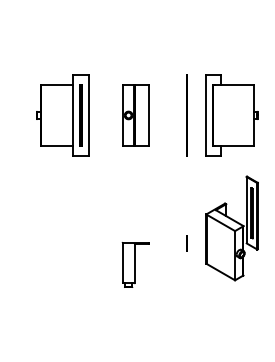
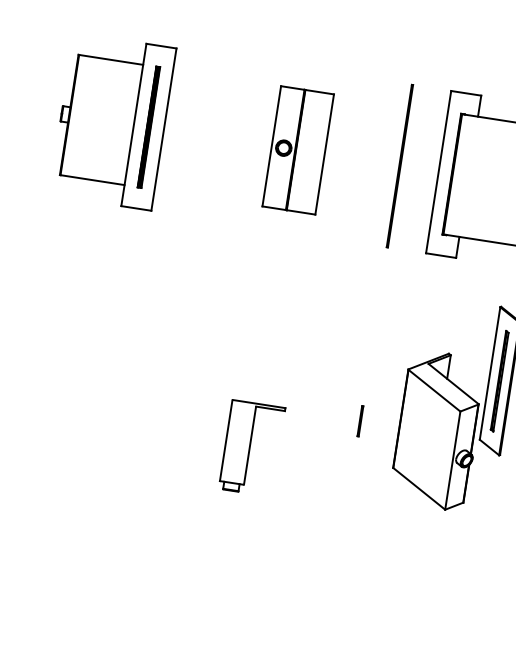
part: (62, 115) -> (112, 121), moved

